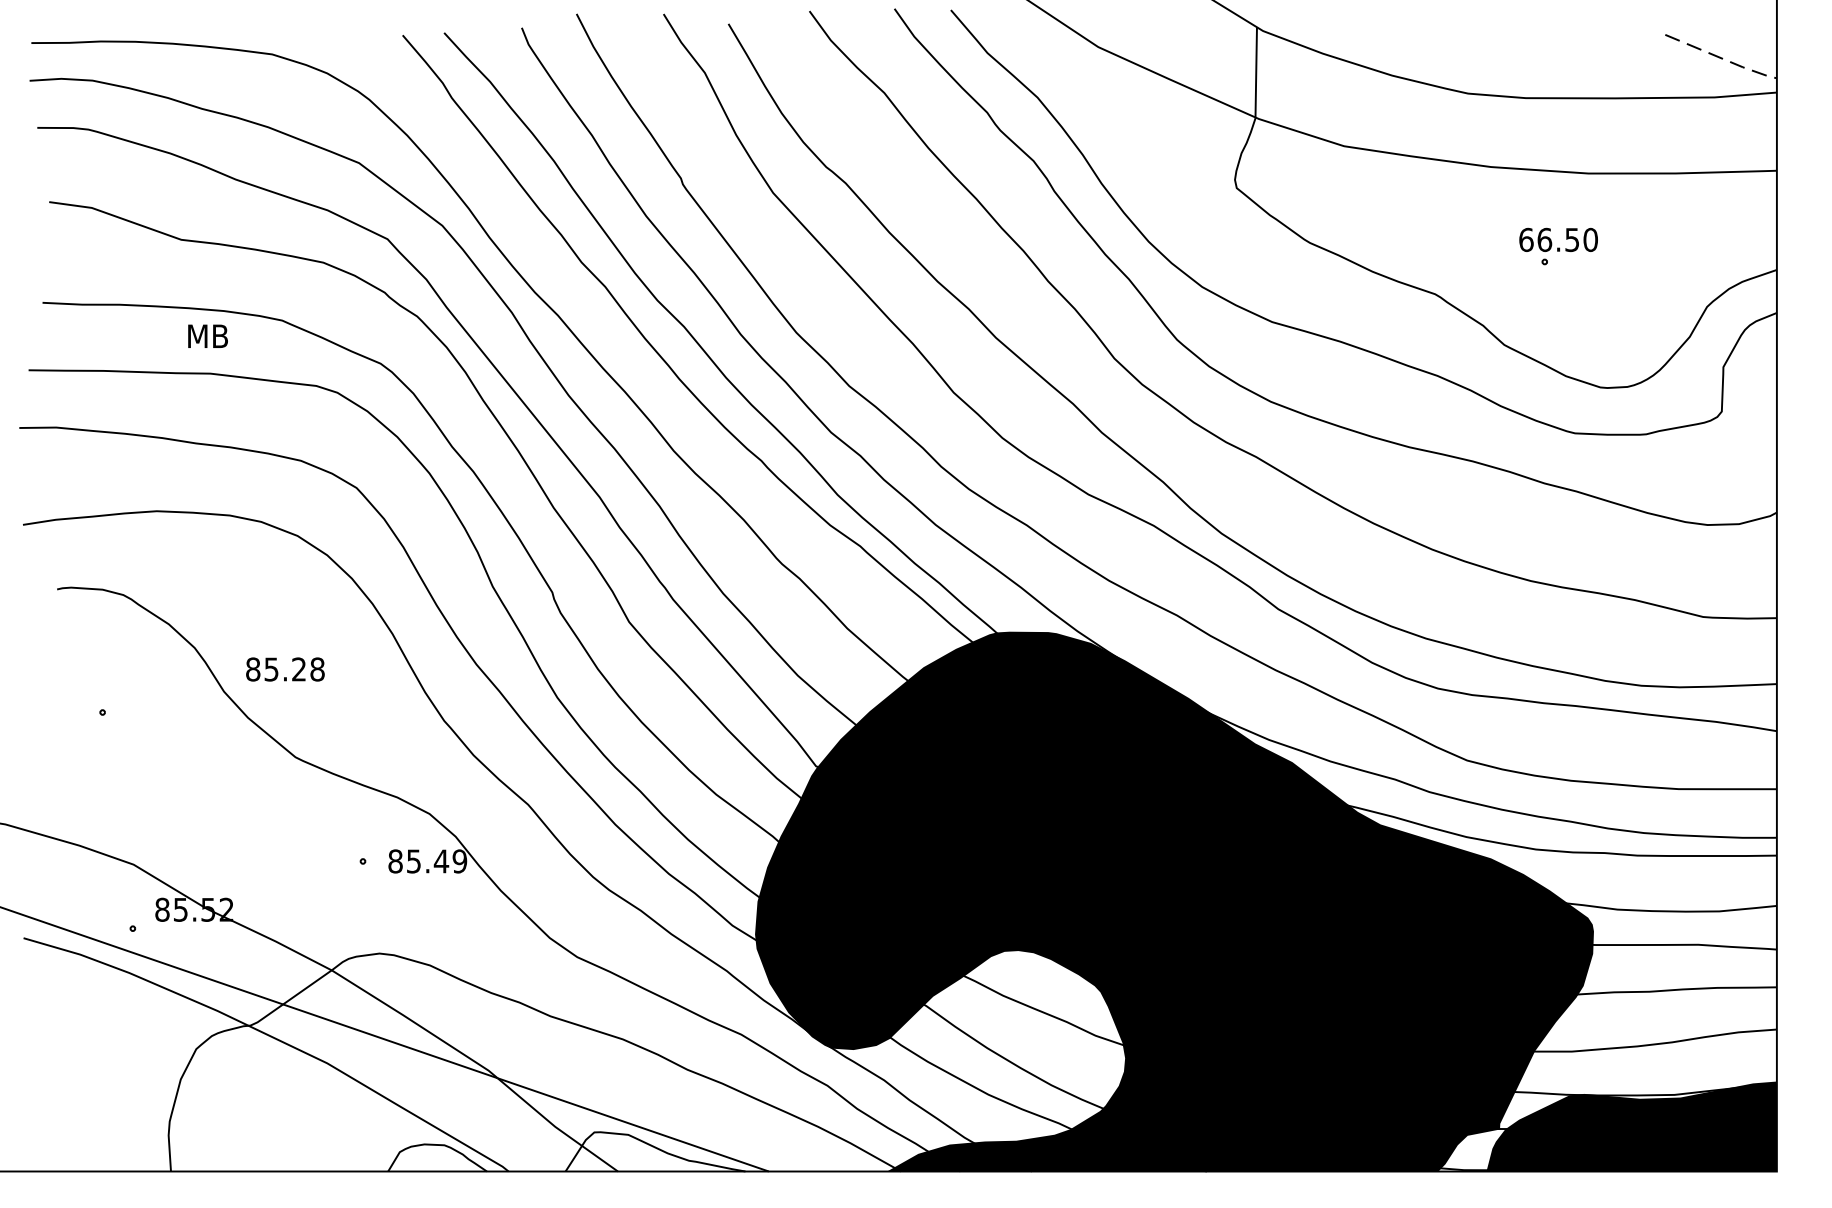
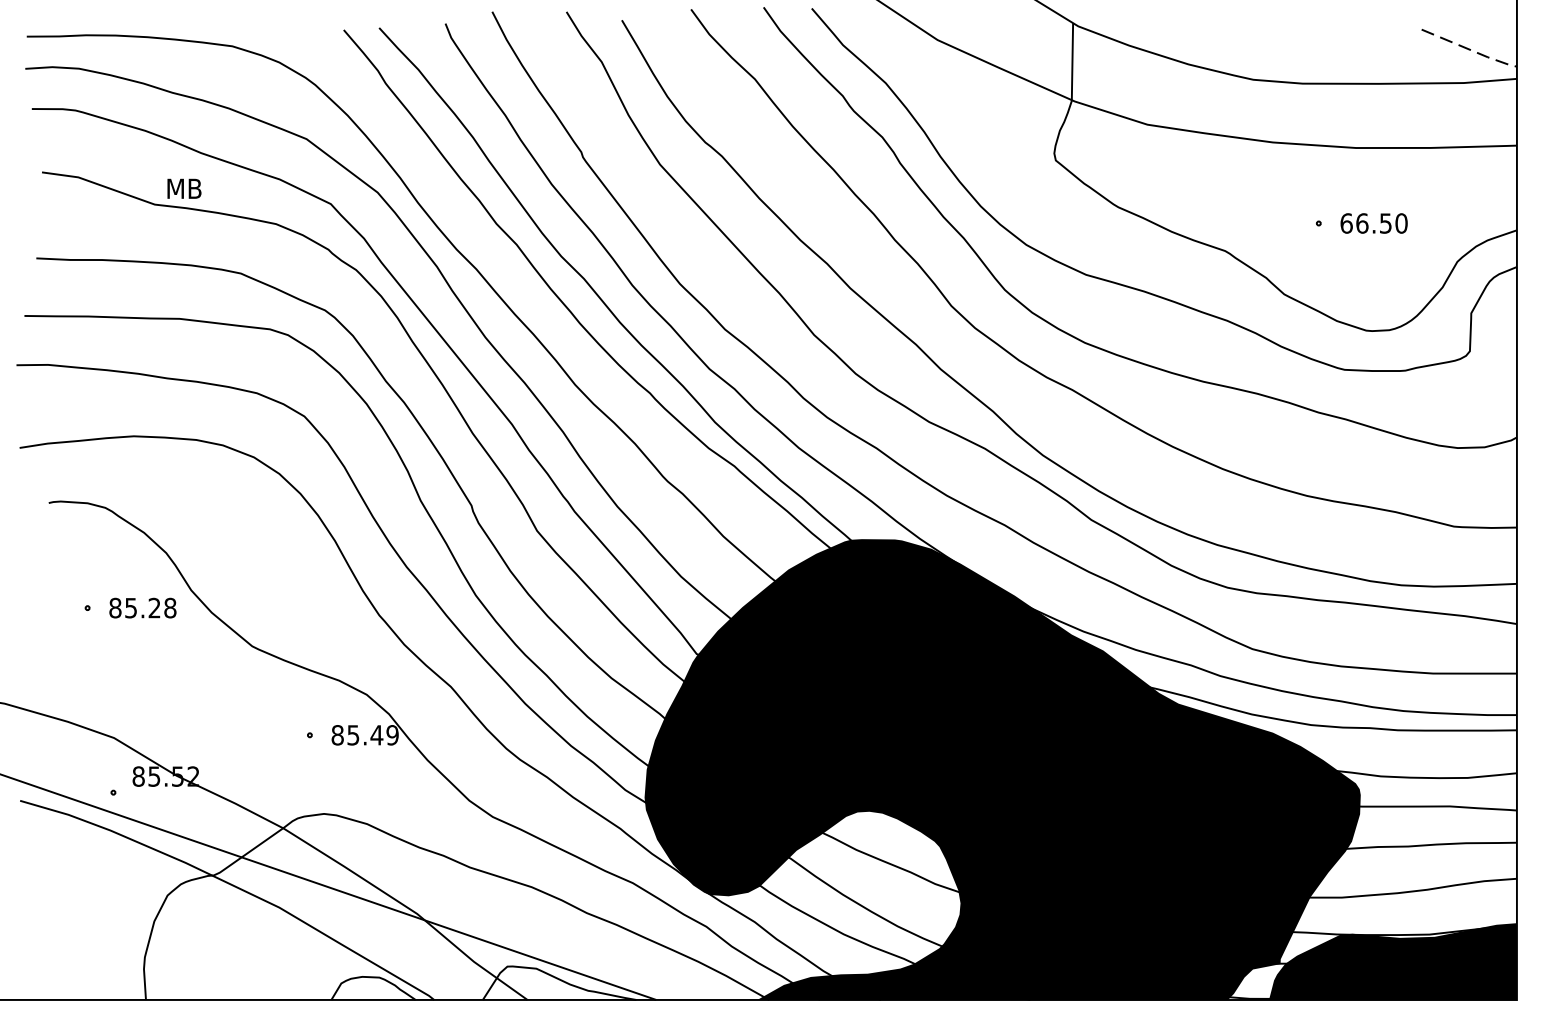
text: (1558, 239) -> (1374, 223), moved
text: (207, 335) -> (183, 188), moved
text: (285, 669) -> (143, 608), moved

